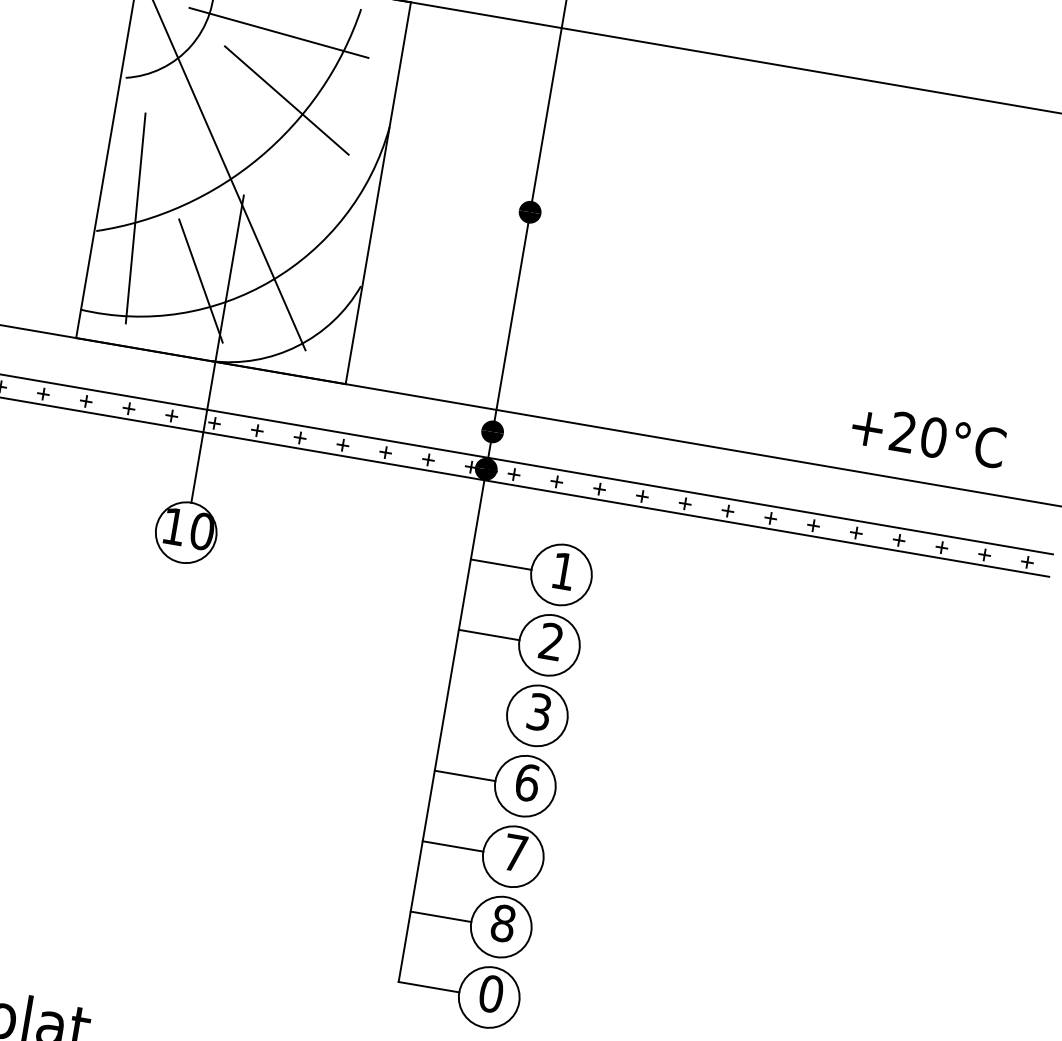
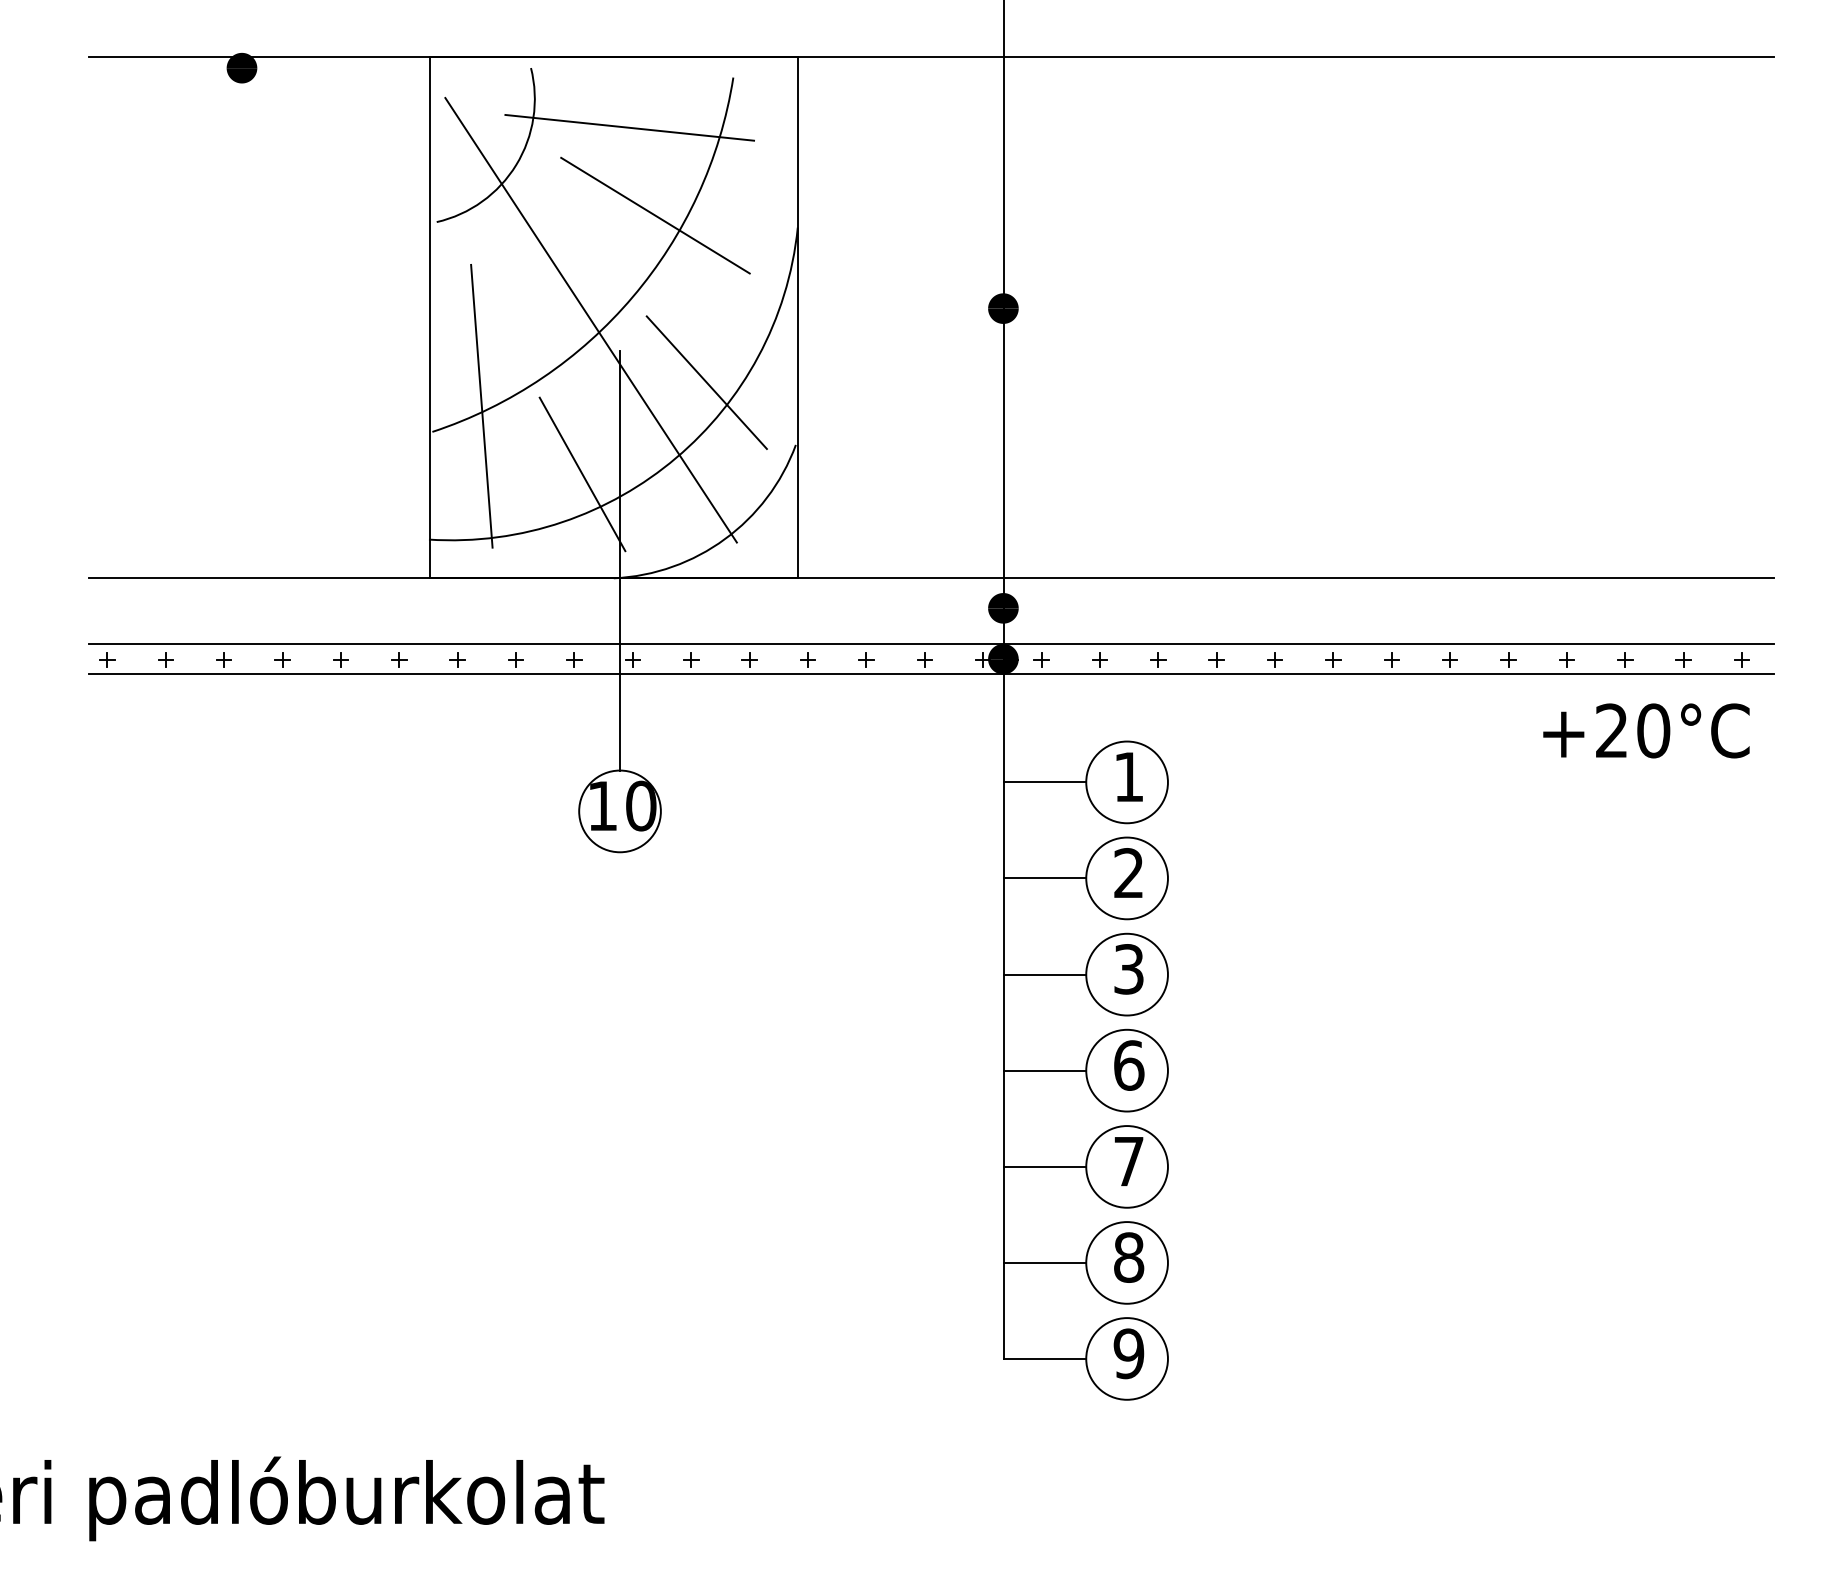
line: (303, 229) -> (706, 382), added
text: (928, 436) -> (1646, 730), moved
line: (476, 705) -> (1044, 974), added
text: (490, 993) -> (1128, 1353), 0 -> 9

